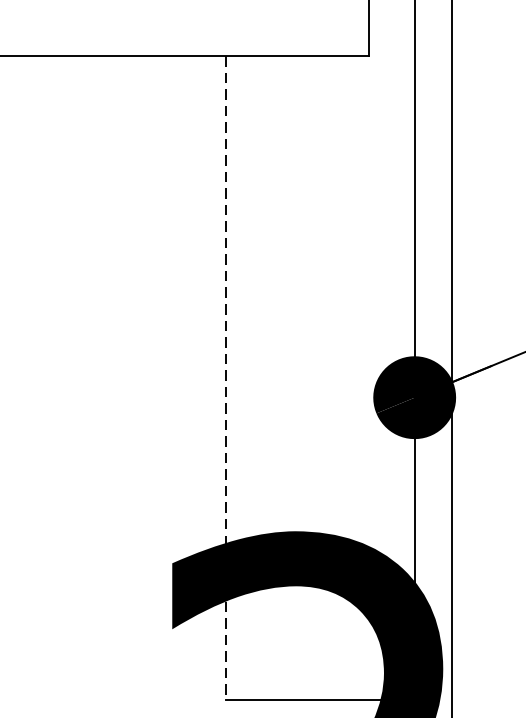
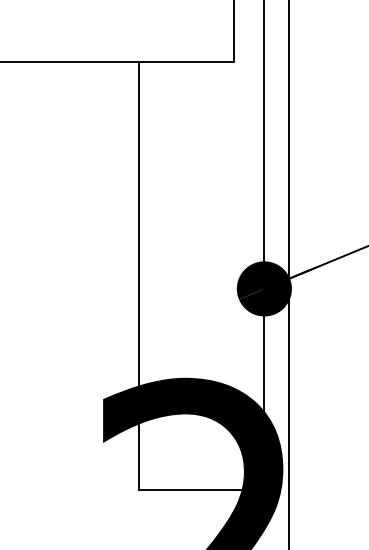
line: (225, 379) -> (138, 276), dashed -> solid

